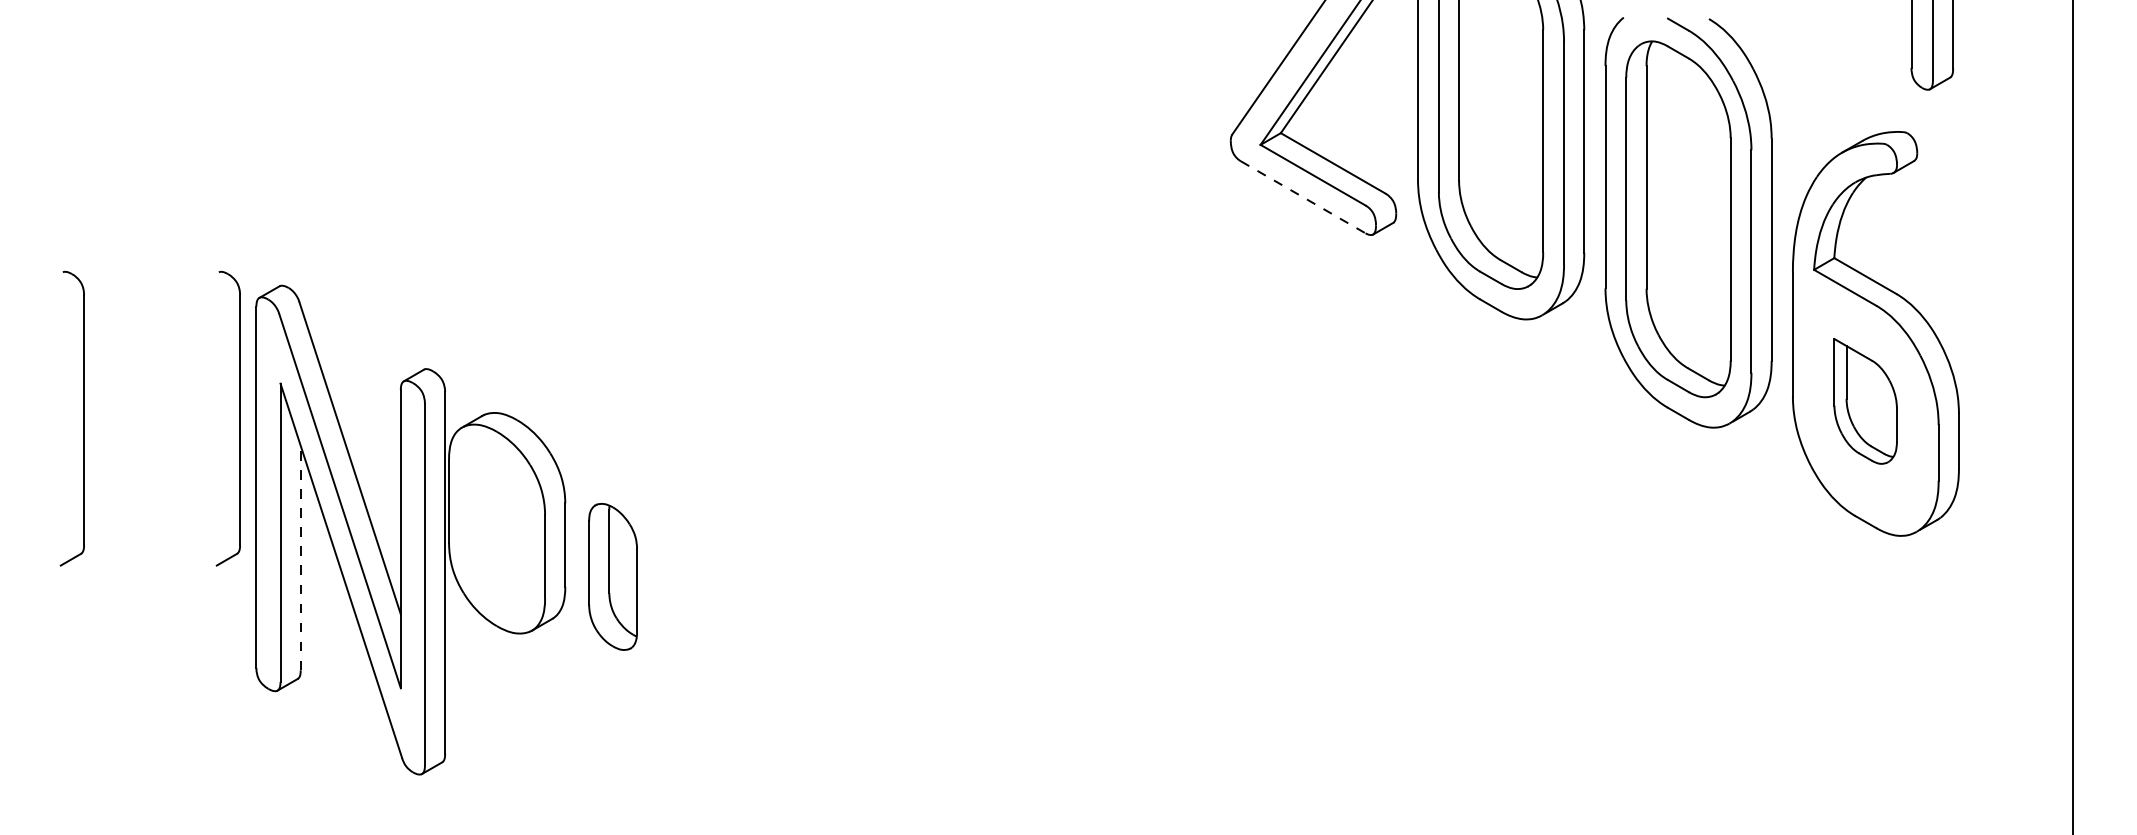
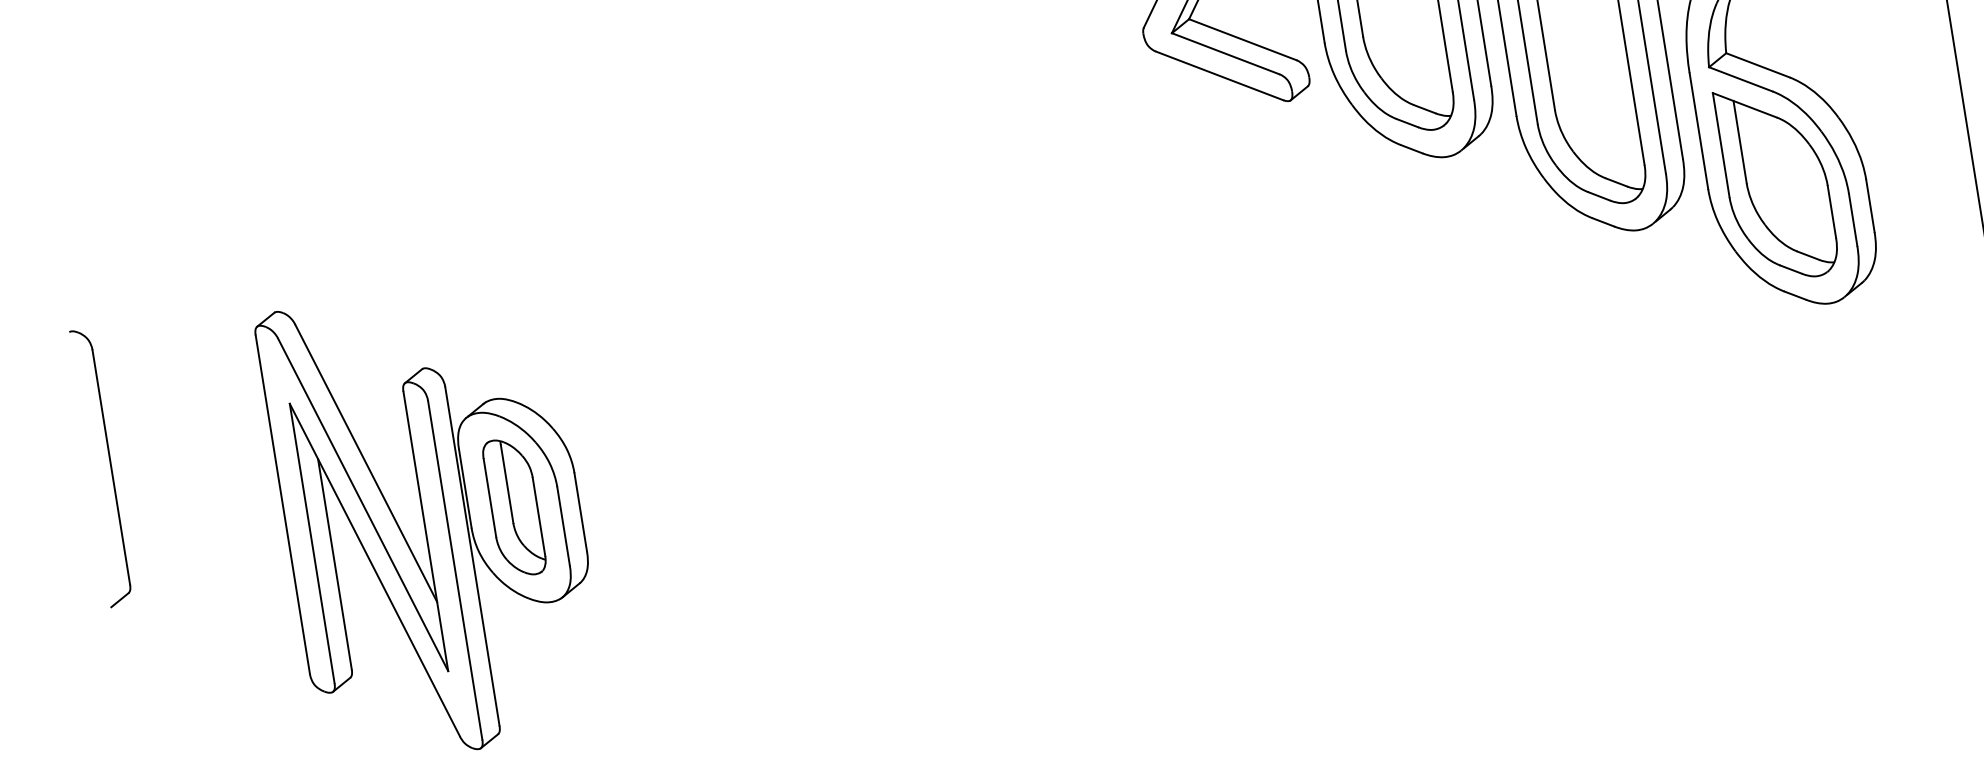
line: (1303, 197) -> (1219, 76), dashed -> solid
part: (1865, 401) -> (1776, 182), size x1.67
part: (239, 418) -> (256, 442), removed
line: (300, 557) -> (334, 563), dashed -> solid
part: (612, 576) -> (513, 507), moved

